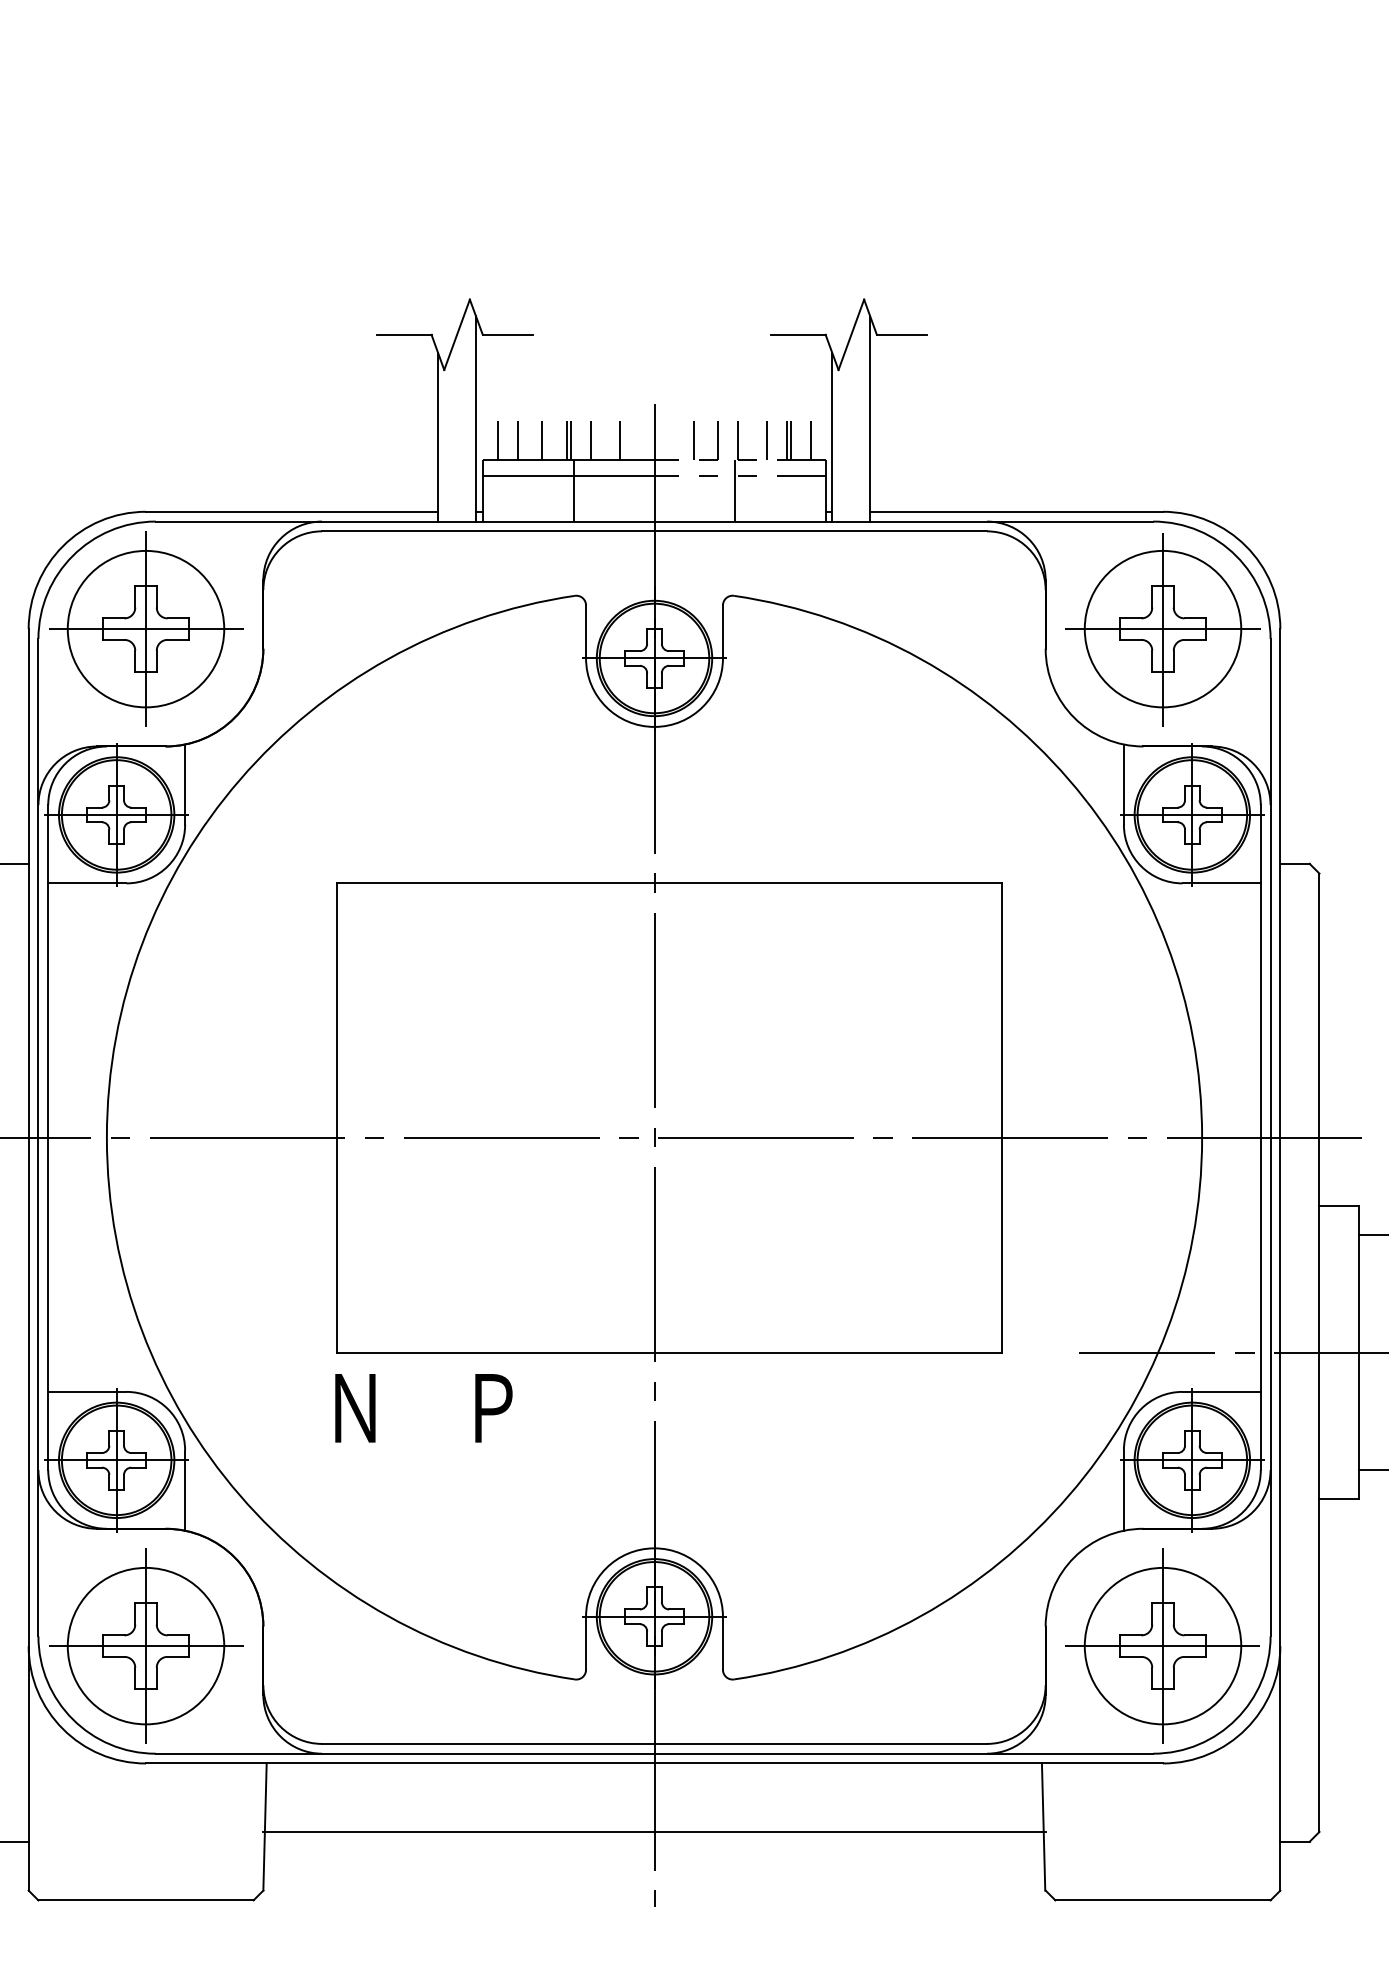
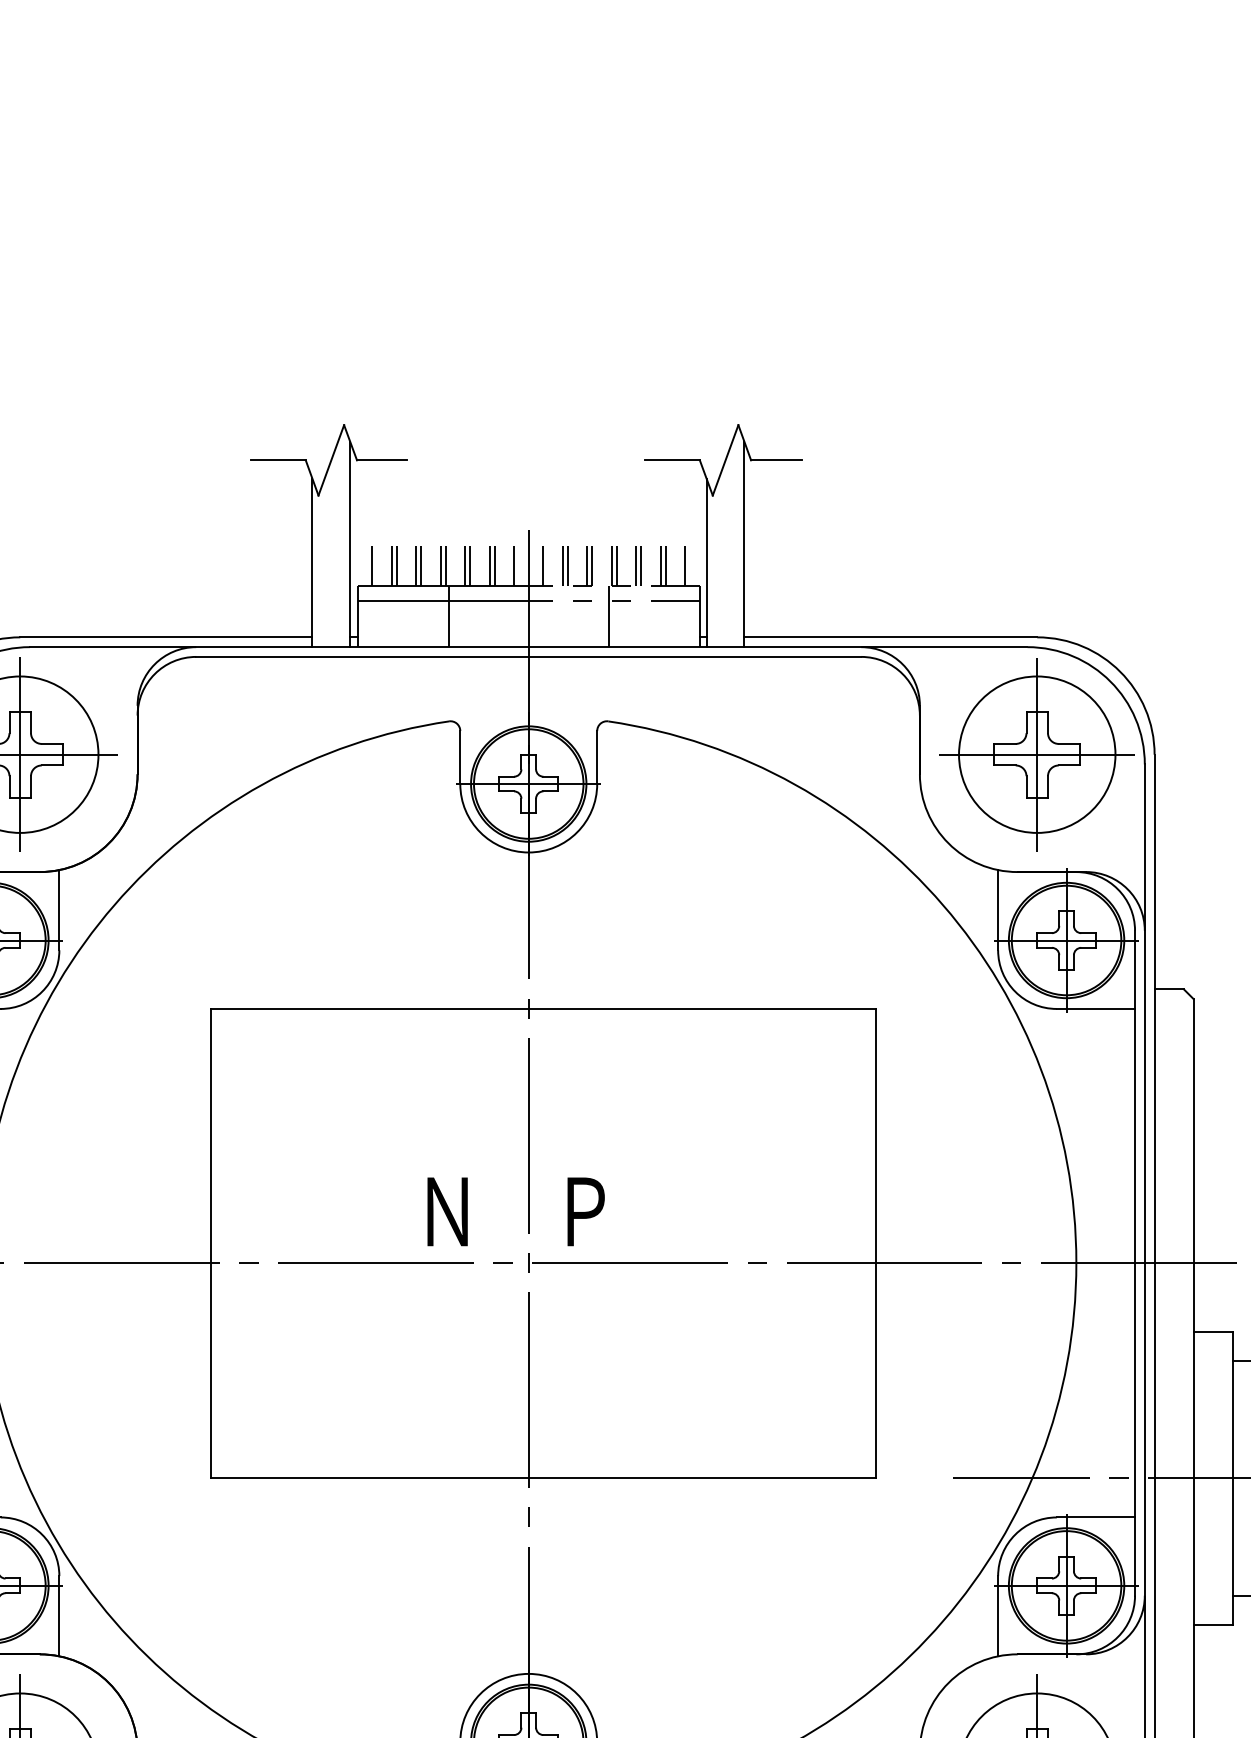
line: (522, 439) -> (396, 565), added
line: (546, 439) -> (420, 565), added
line: (595, 439) -> (469, 565), added
line: (615, 439) -> (489, 565), added
line: (639, 439) -> (513, 565), added
line: (669, 439) -> (543, 565), added
line: (688, 439) -> (562, 565), added
line: (713, 439) -> (587, 565), added
line: (742, 439) -> (616, 565), added
line: (762, 439) -> (636, 565), added
text: (423, 1408) -> (515, 1212), moved

